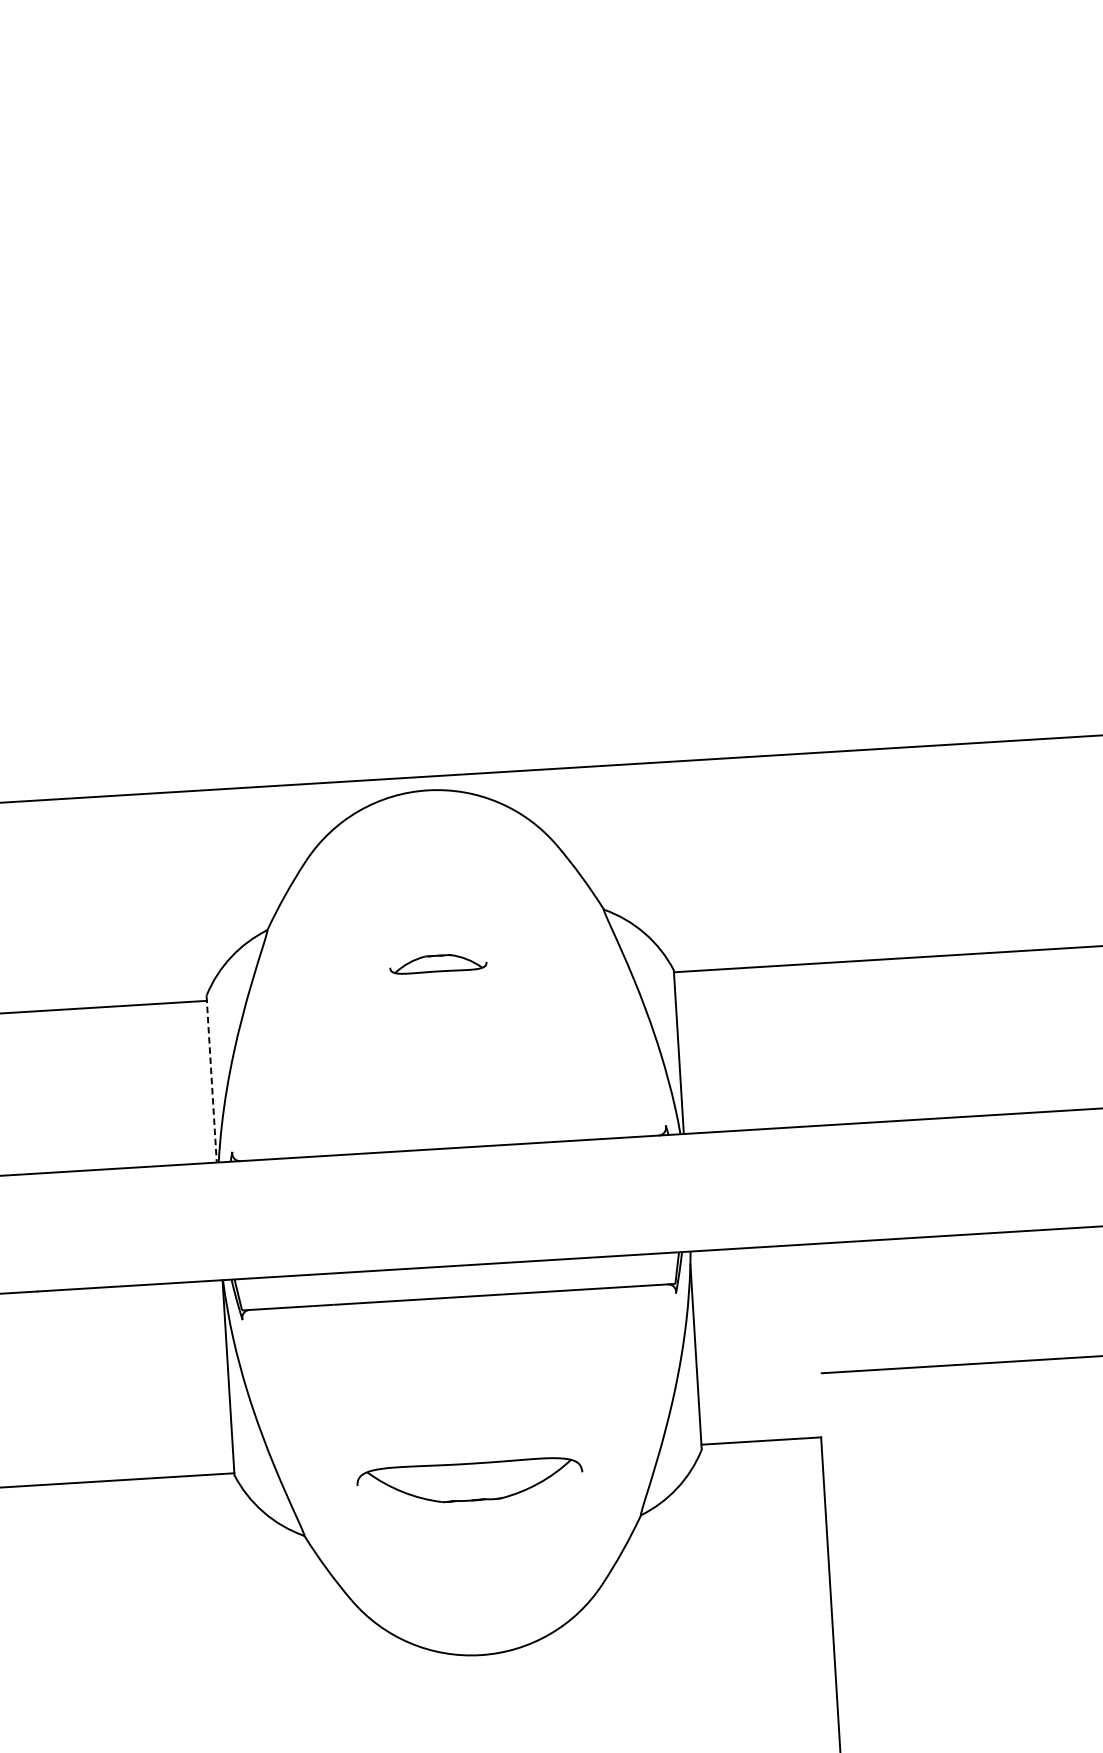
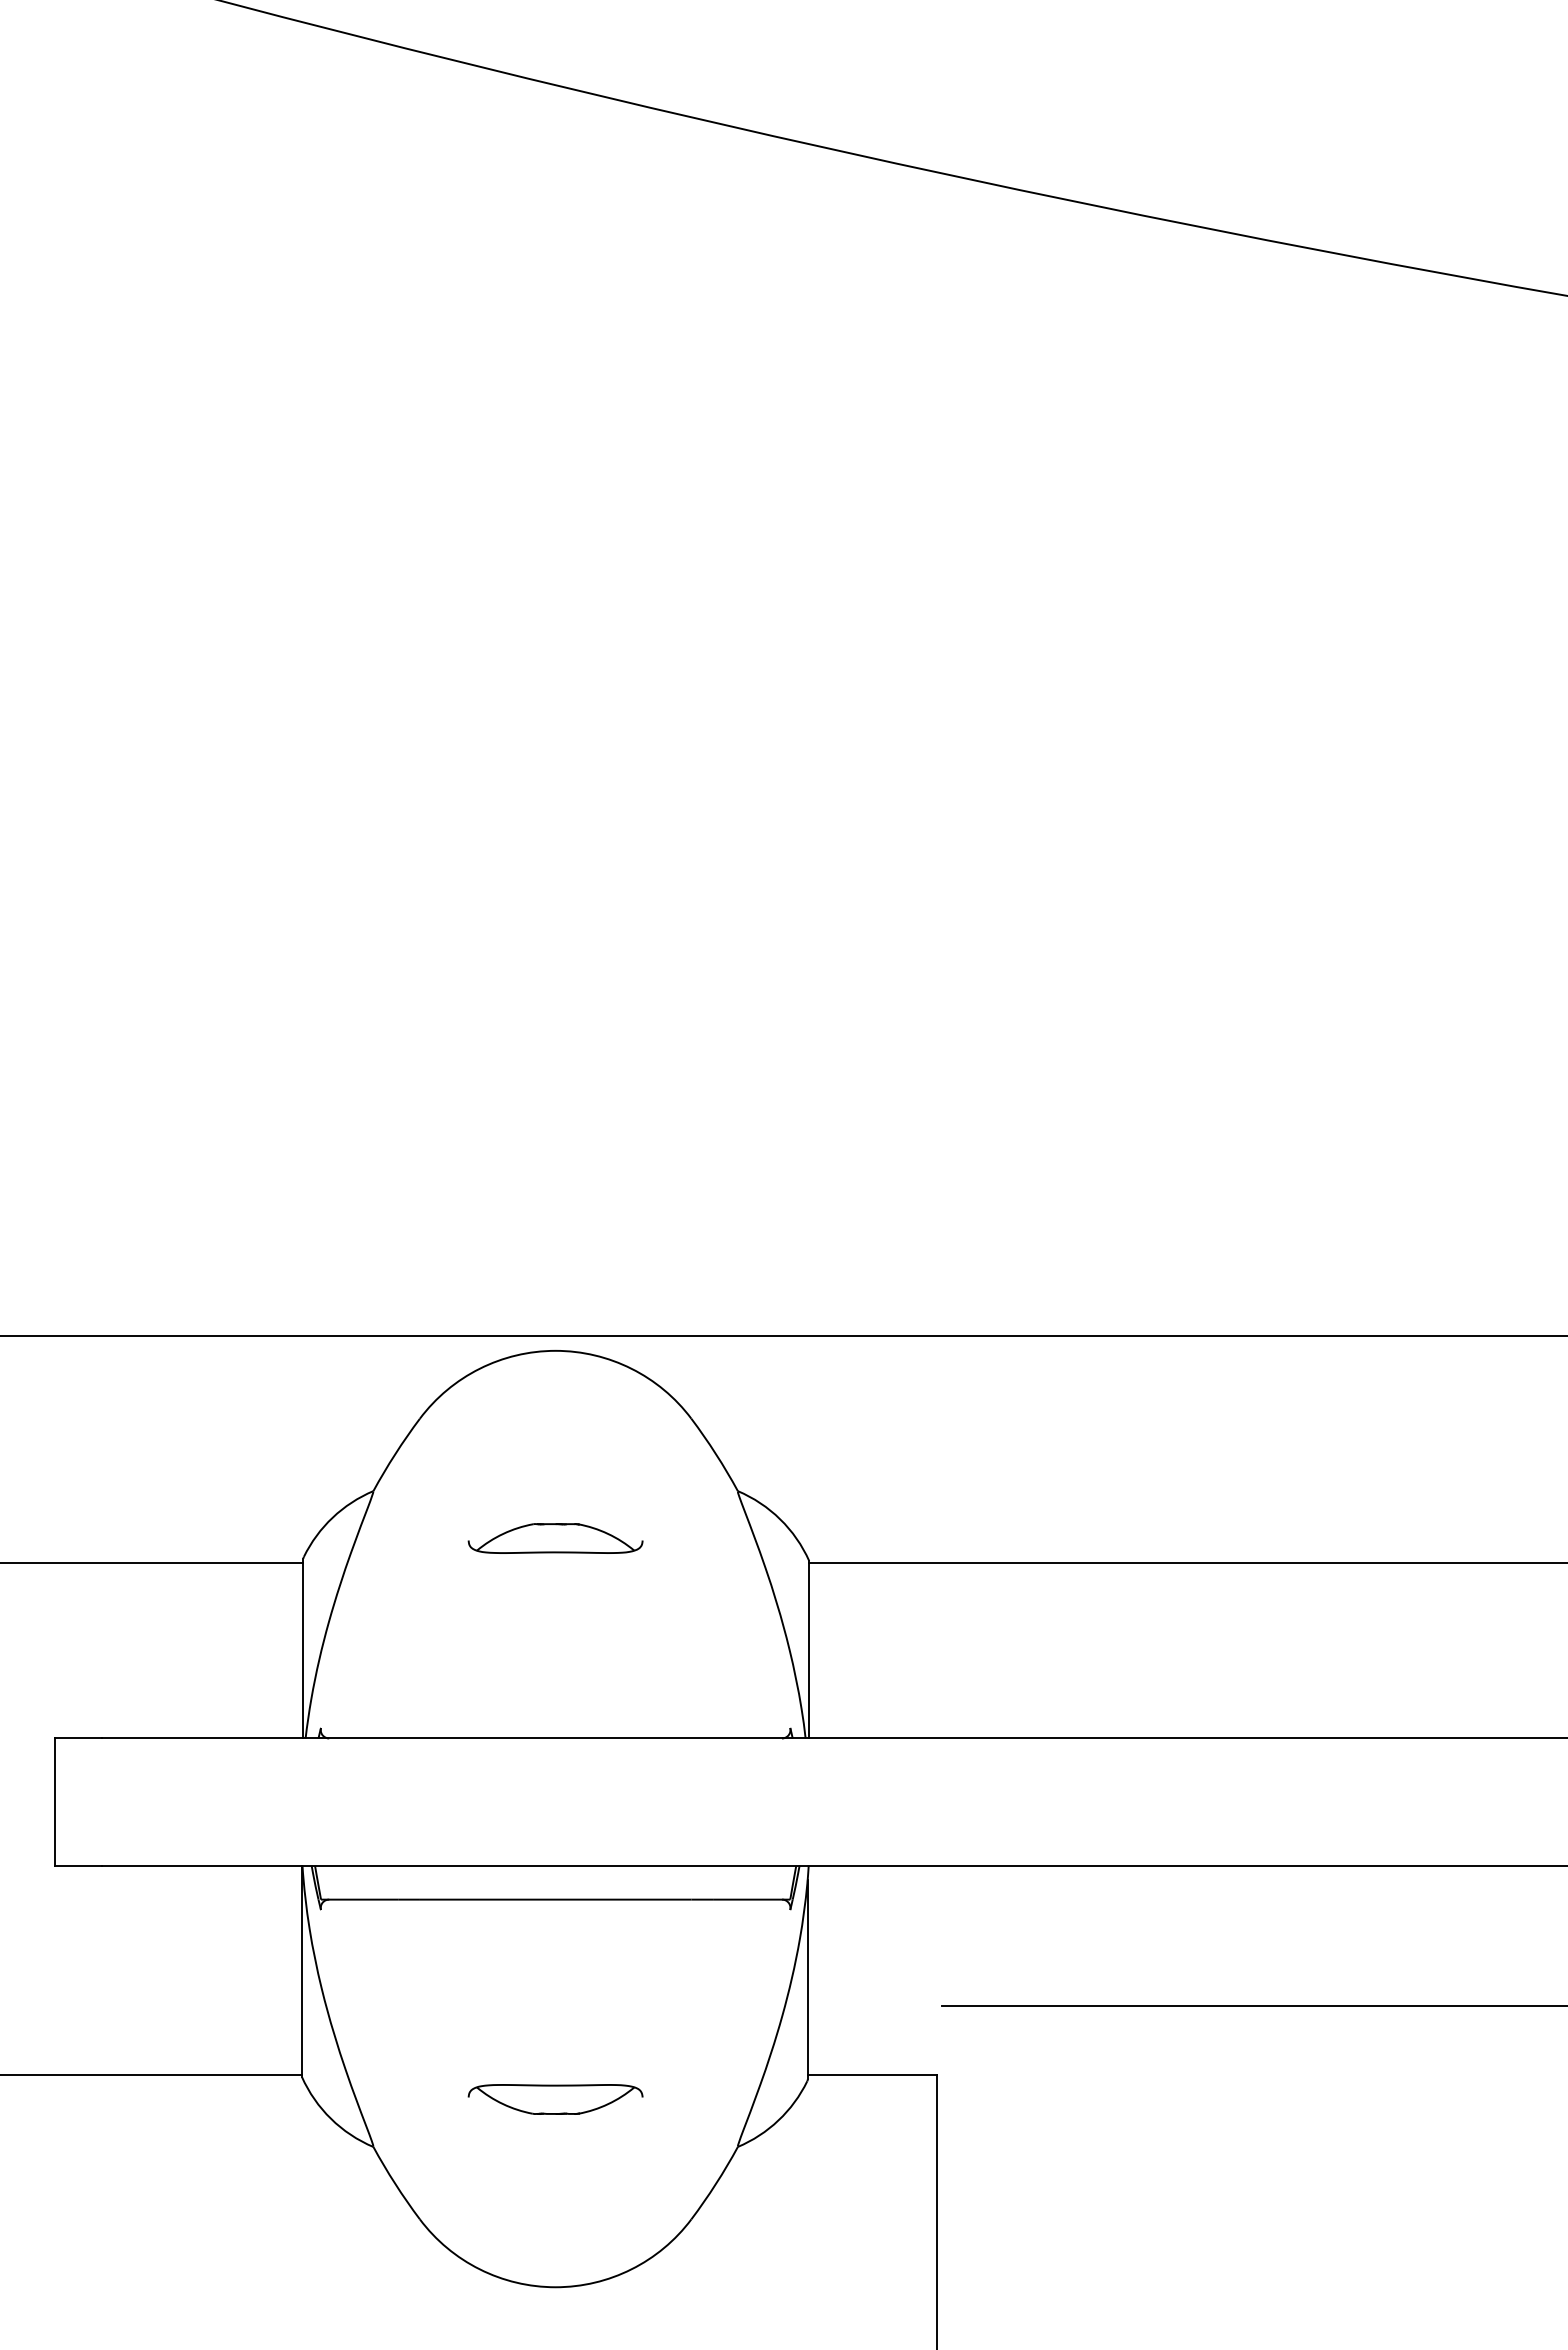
part: (438, 963) -> (555, 1538), size x1.67
line: (211, 1079) -> (303, 1648), dashed -> solid
part: (469, 1481) -> (555, 2099), size x0.71

